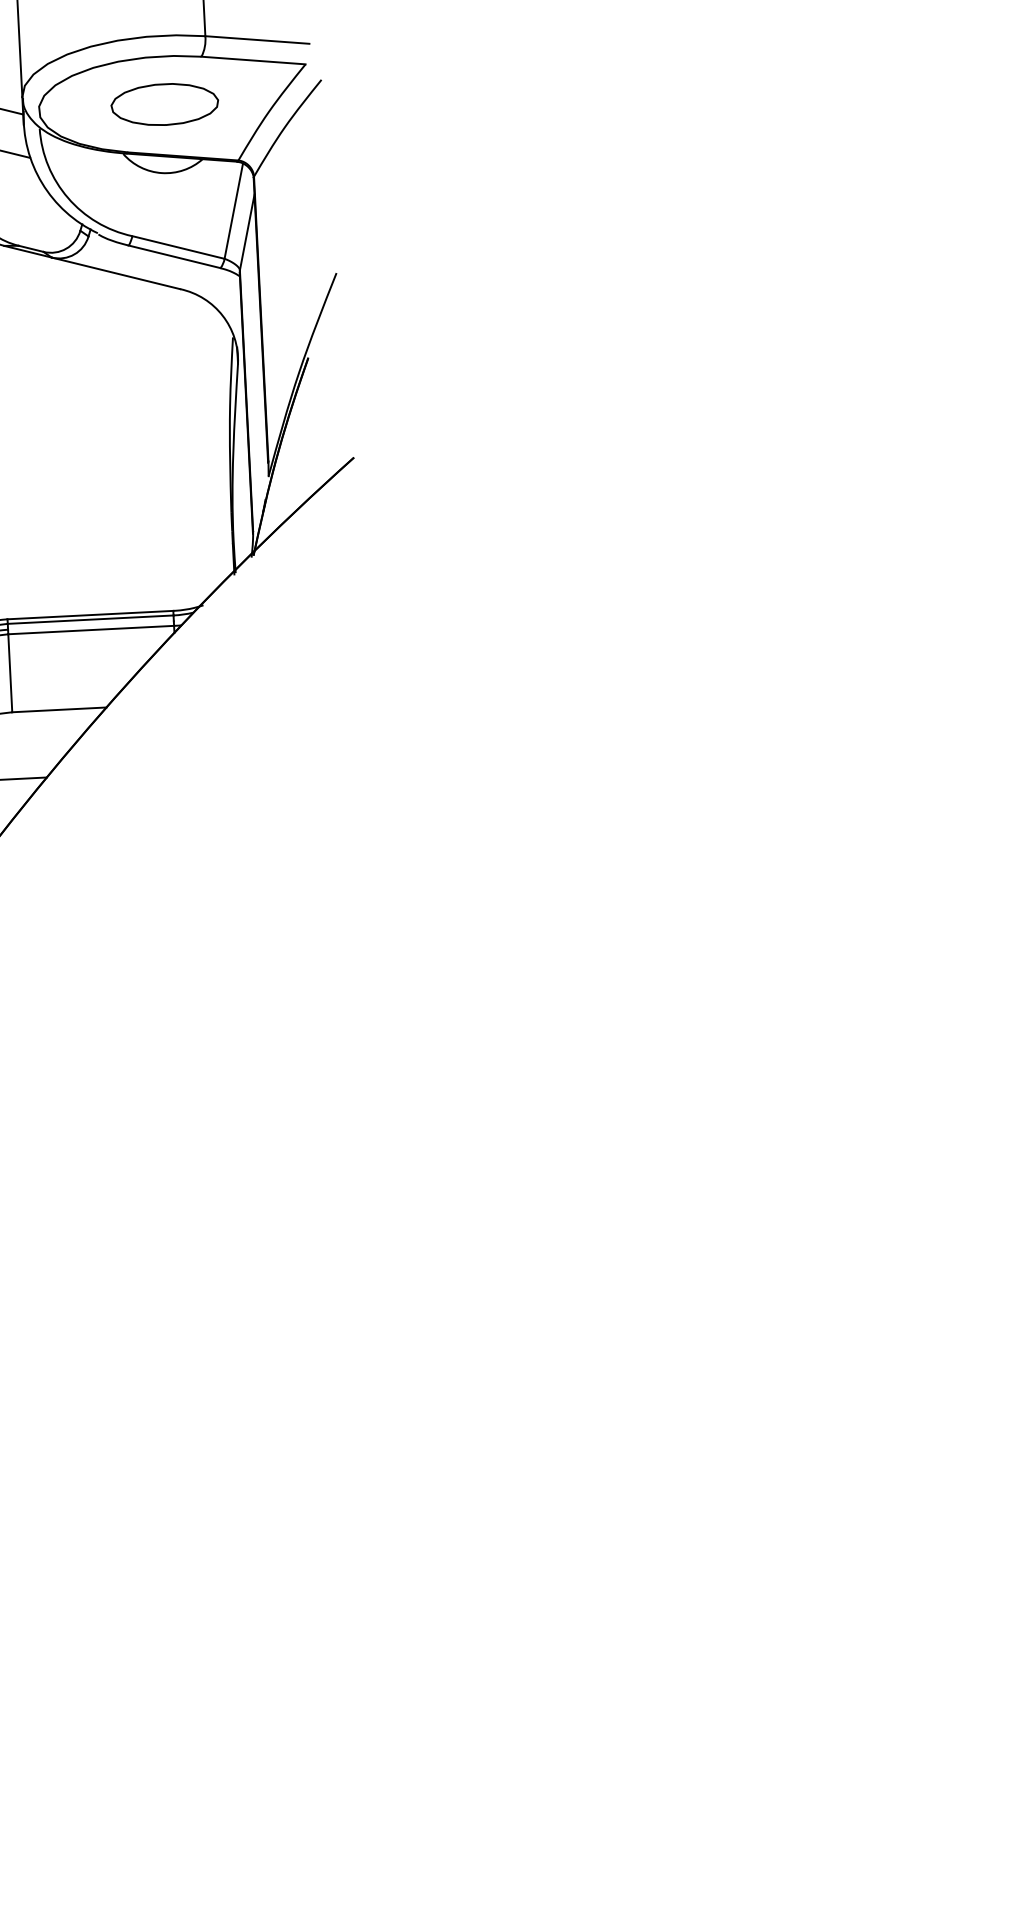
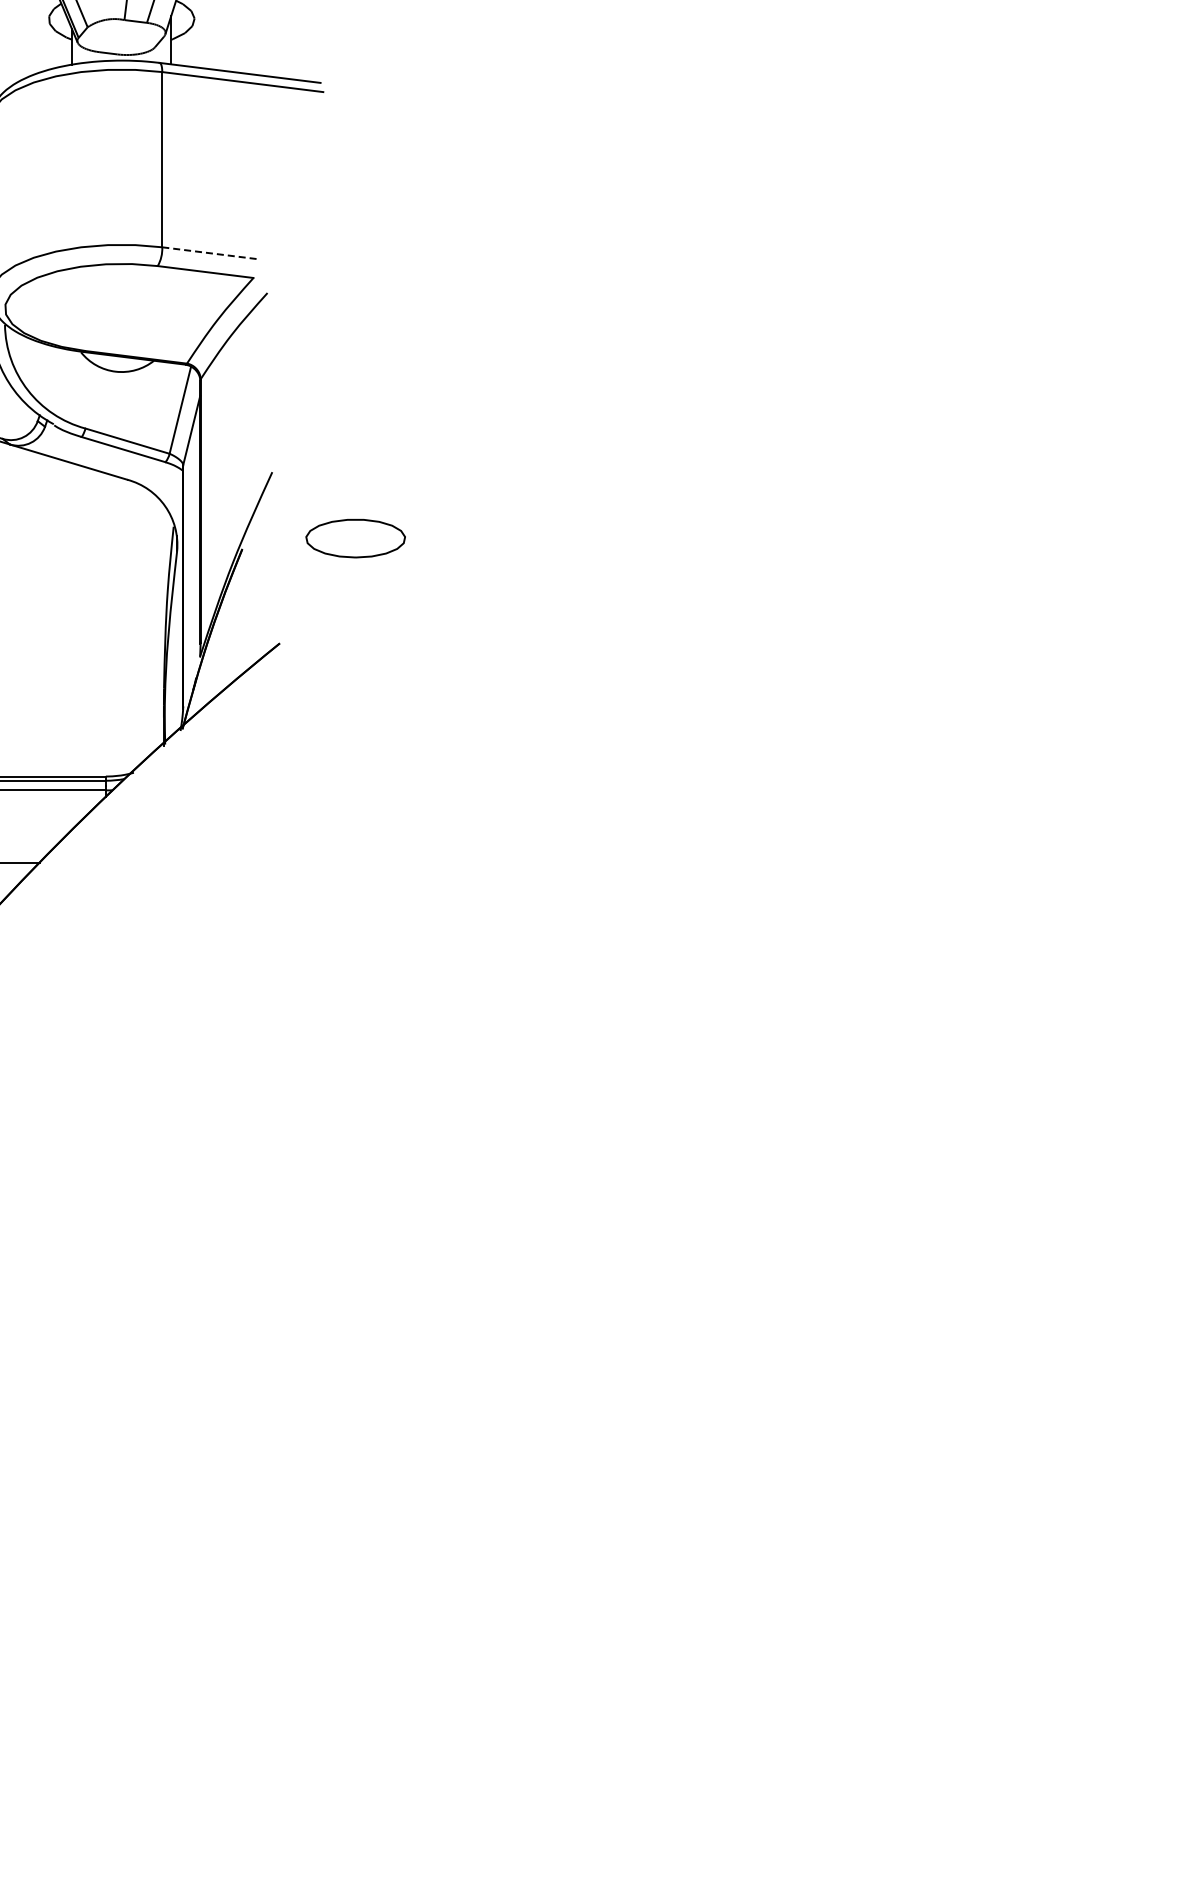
line: (257, 40) -> (210, 253), solid -> dashed
part: (164, 104) -> (355, 538), moved

